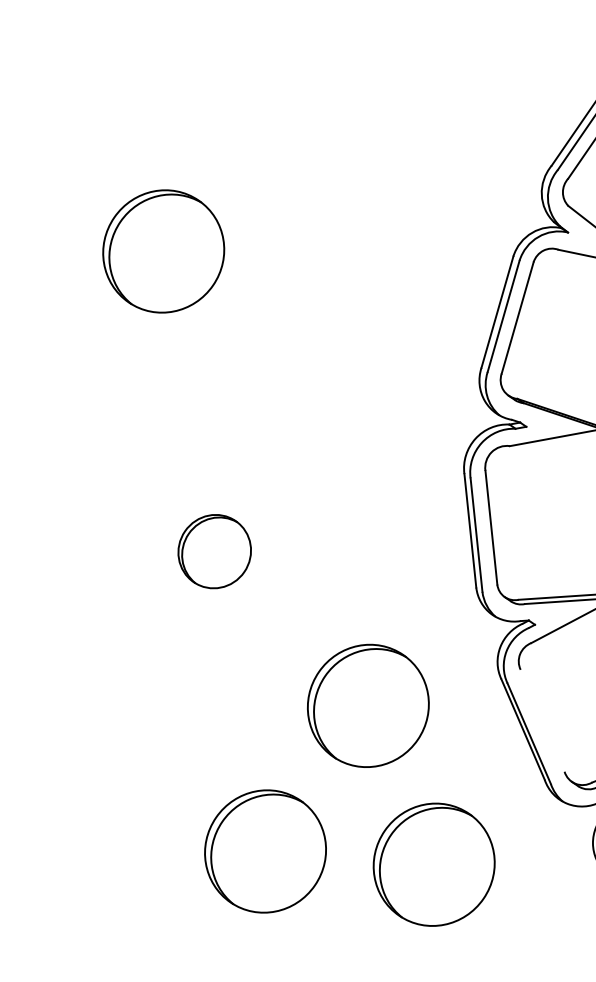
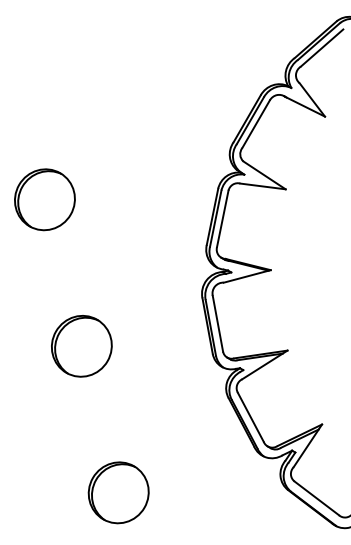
part: (213, 551) -> (81, 346), size x1.67
part: (367, 705) -> (163, 416), removed
line: (542, 719) -> (250, 416), added
part: (433, 864) -> (202, 492), removed

